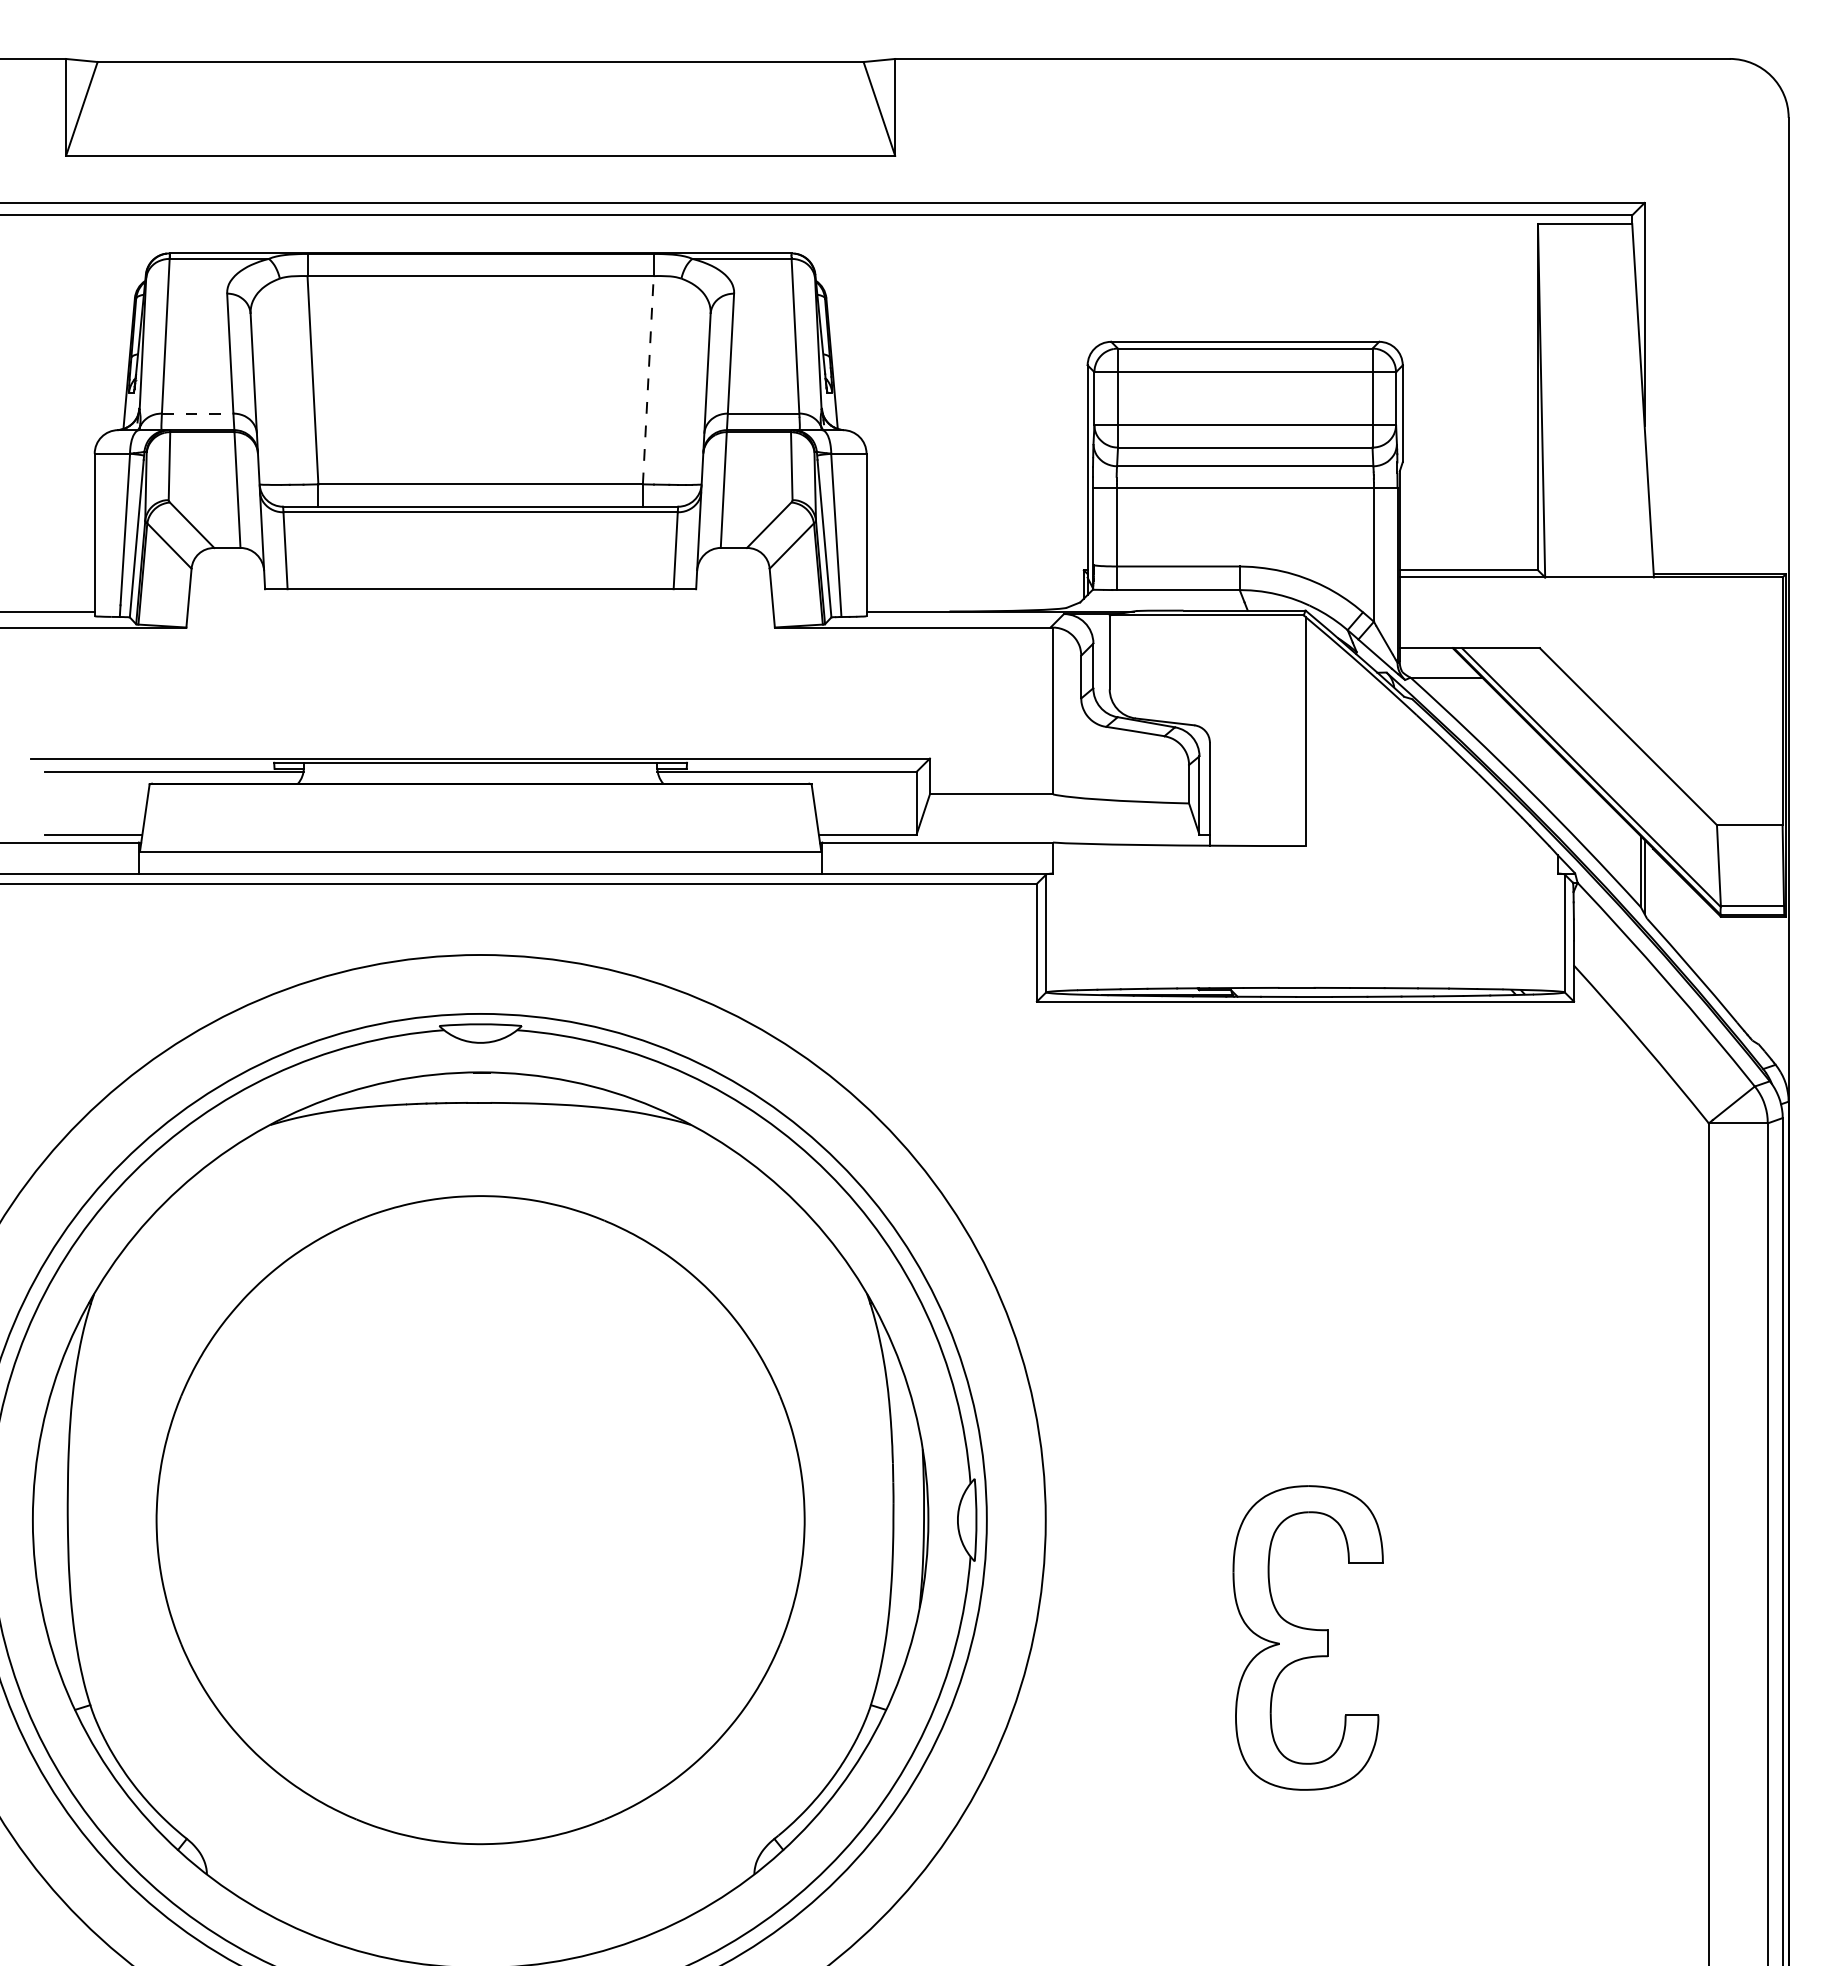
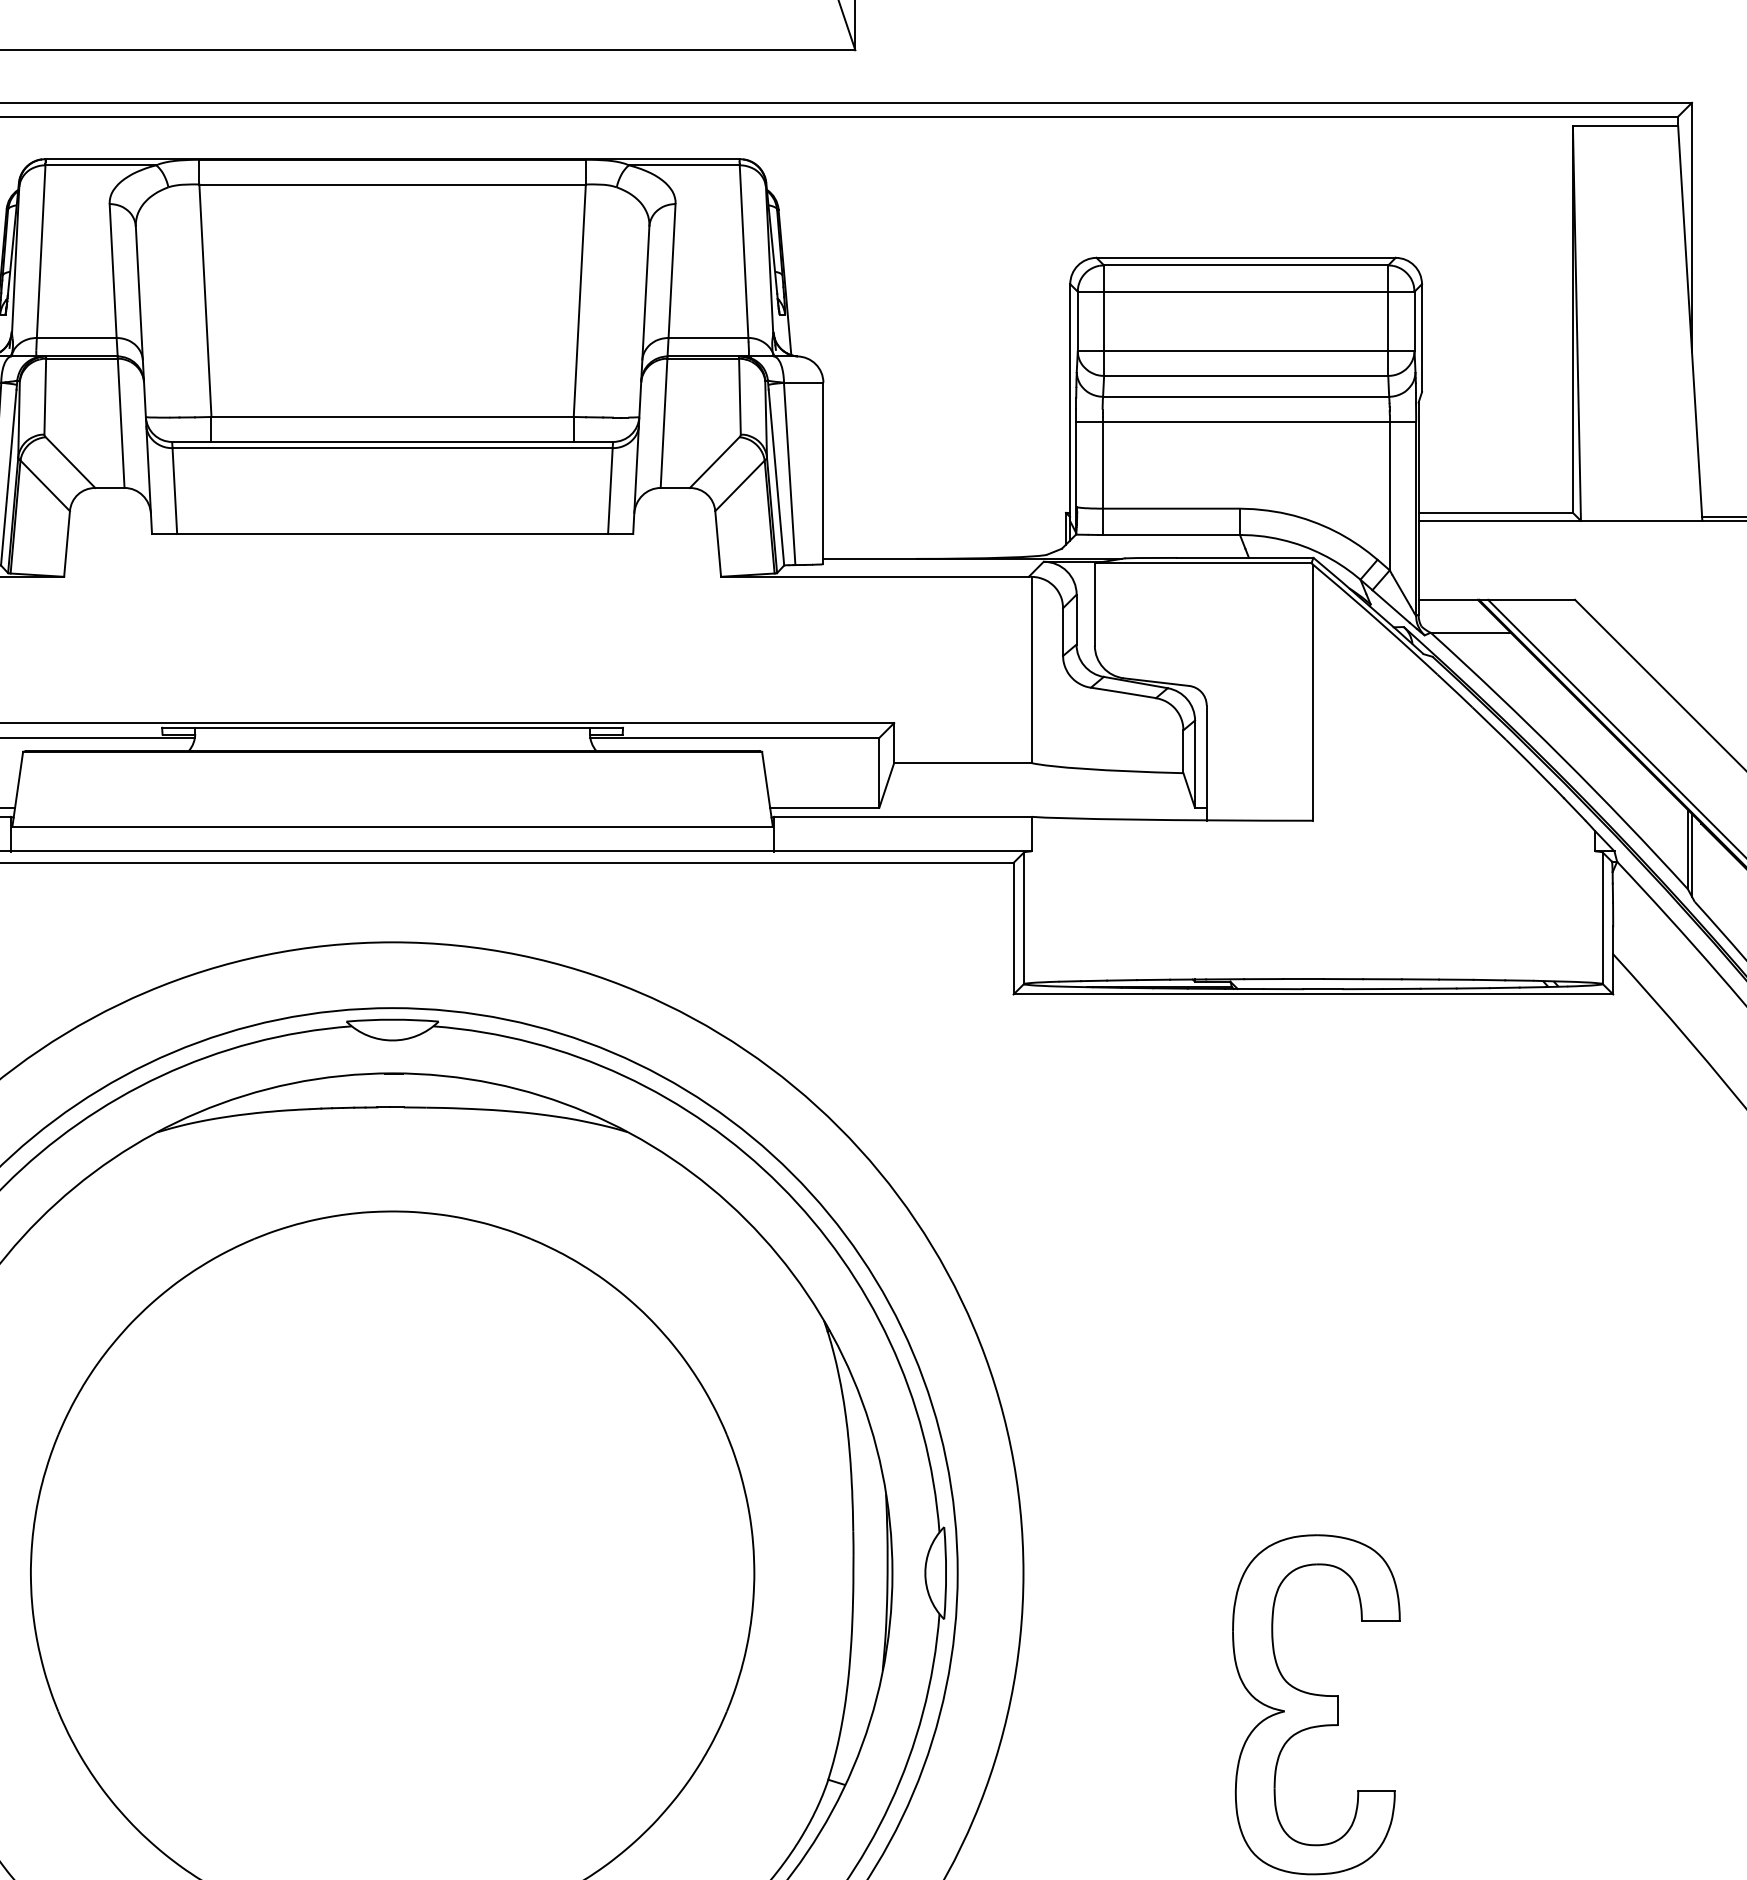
line: (648, 379) -> (580, 299), dashed -> solid
line: (197, 413) -> (76, 337), dashed -> solid

